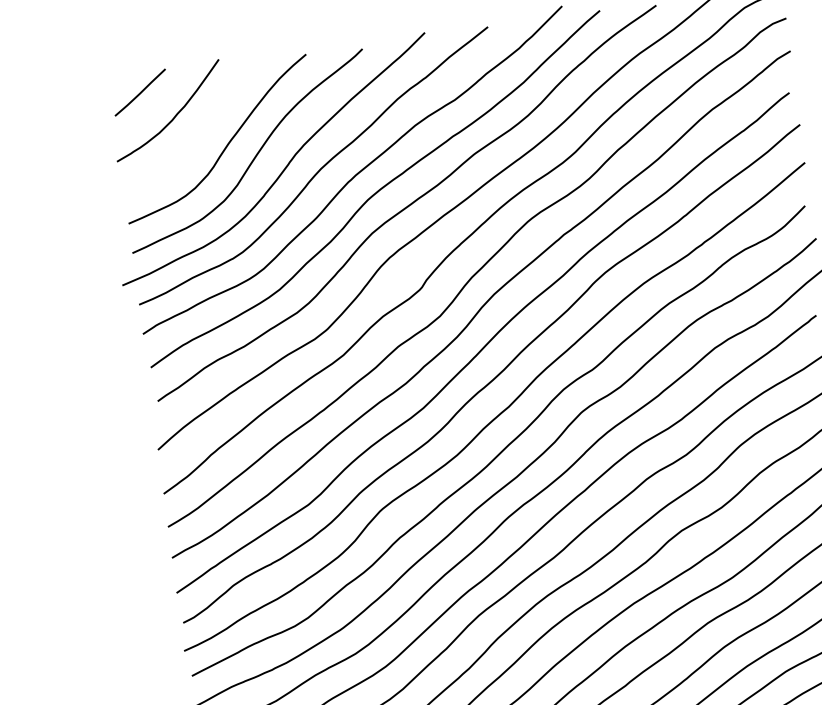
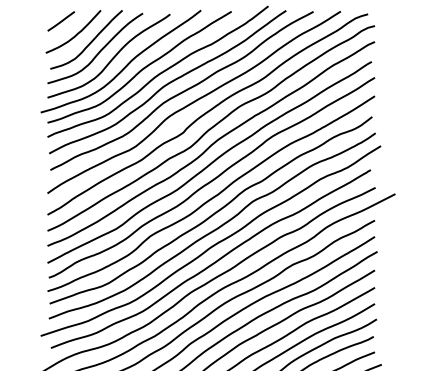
curve: (203, 128) -> (89, 42), added

